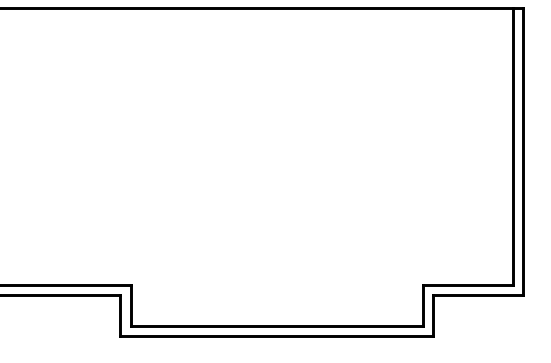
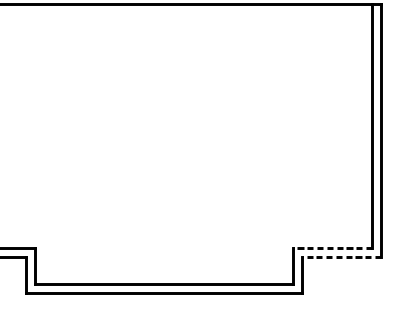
line: (467, 284) -> (332, 247), solid -> dashed
line: (478, 295) -> (341, 257), solid -> dashed

